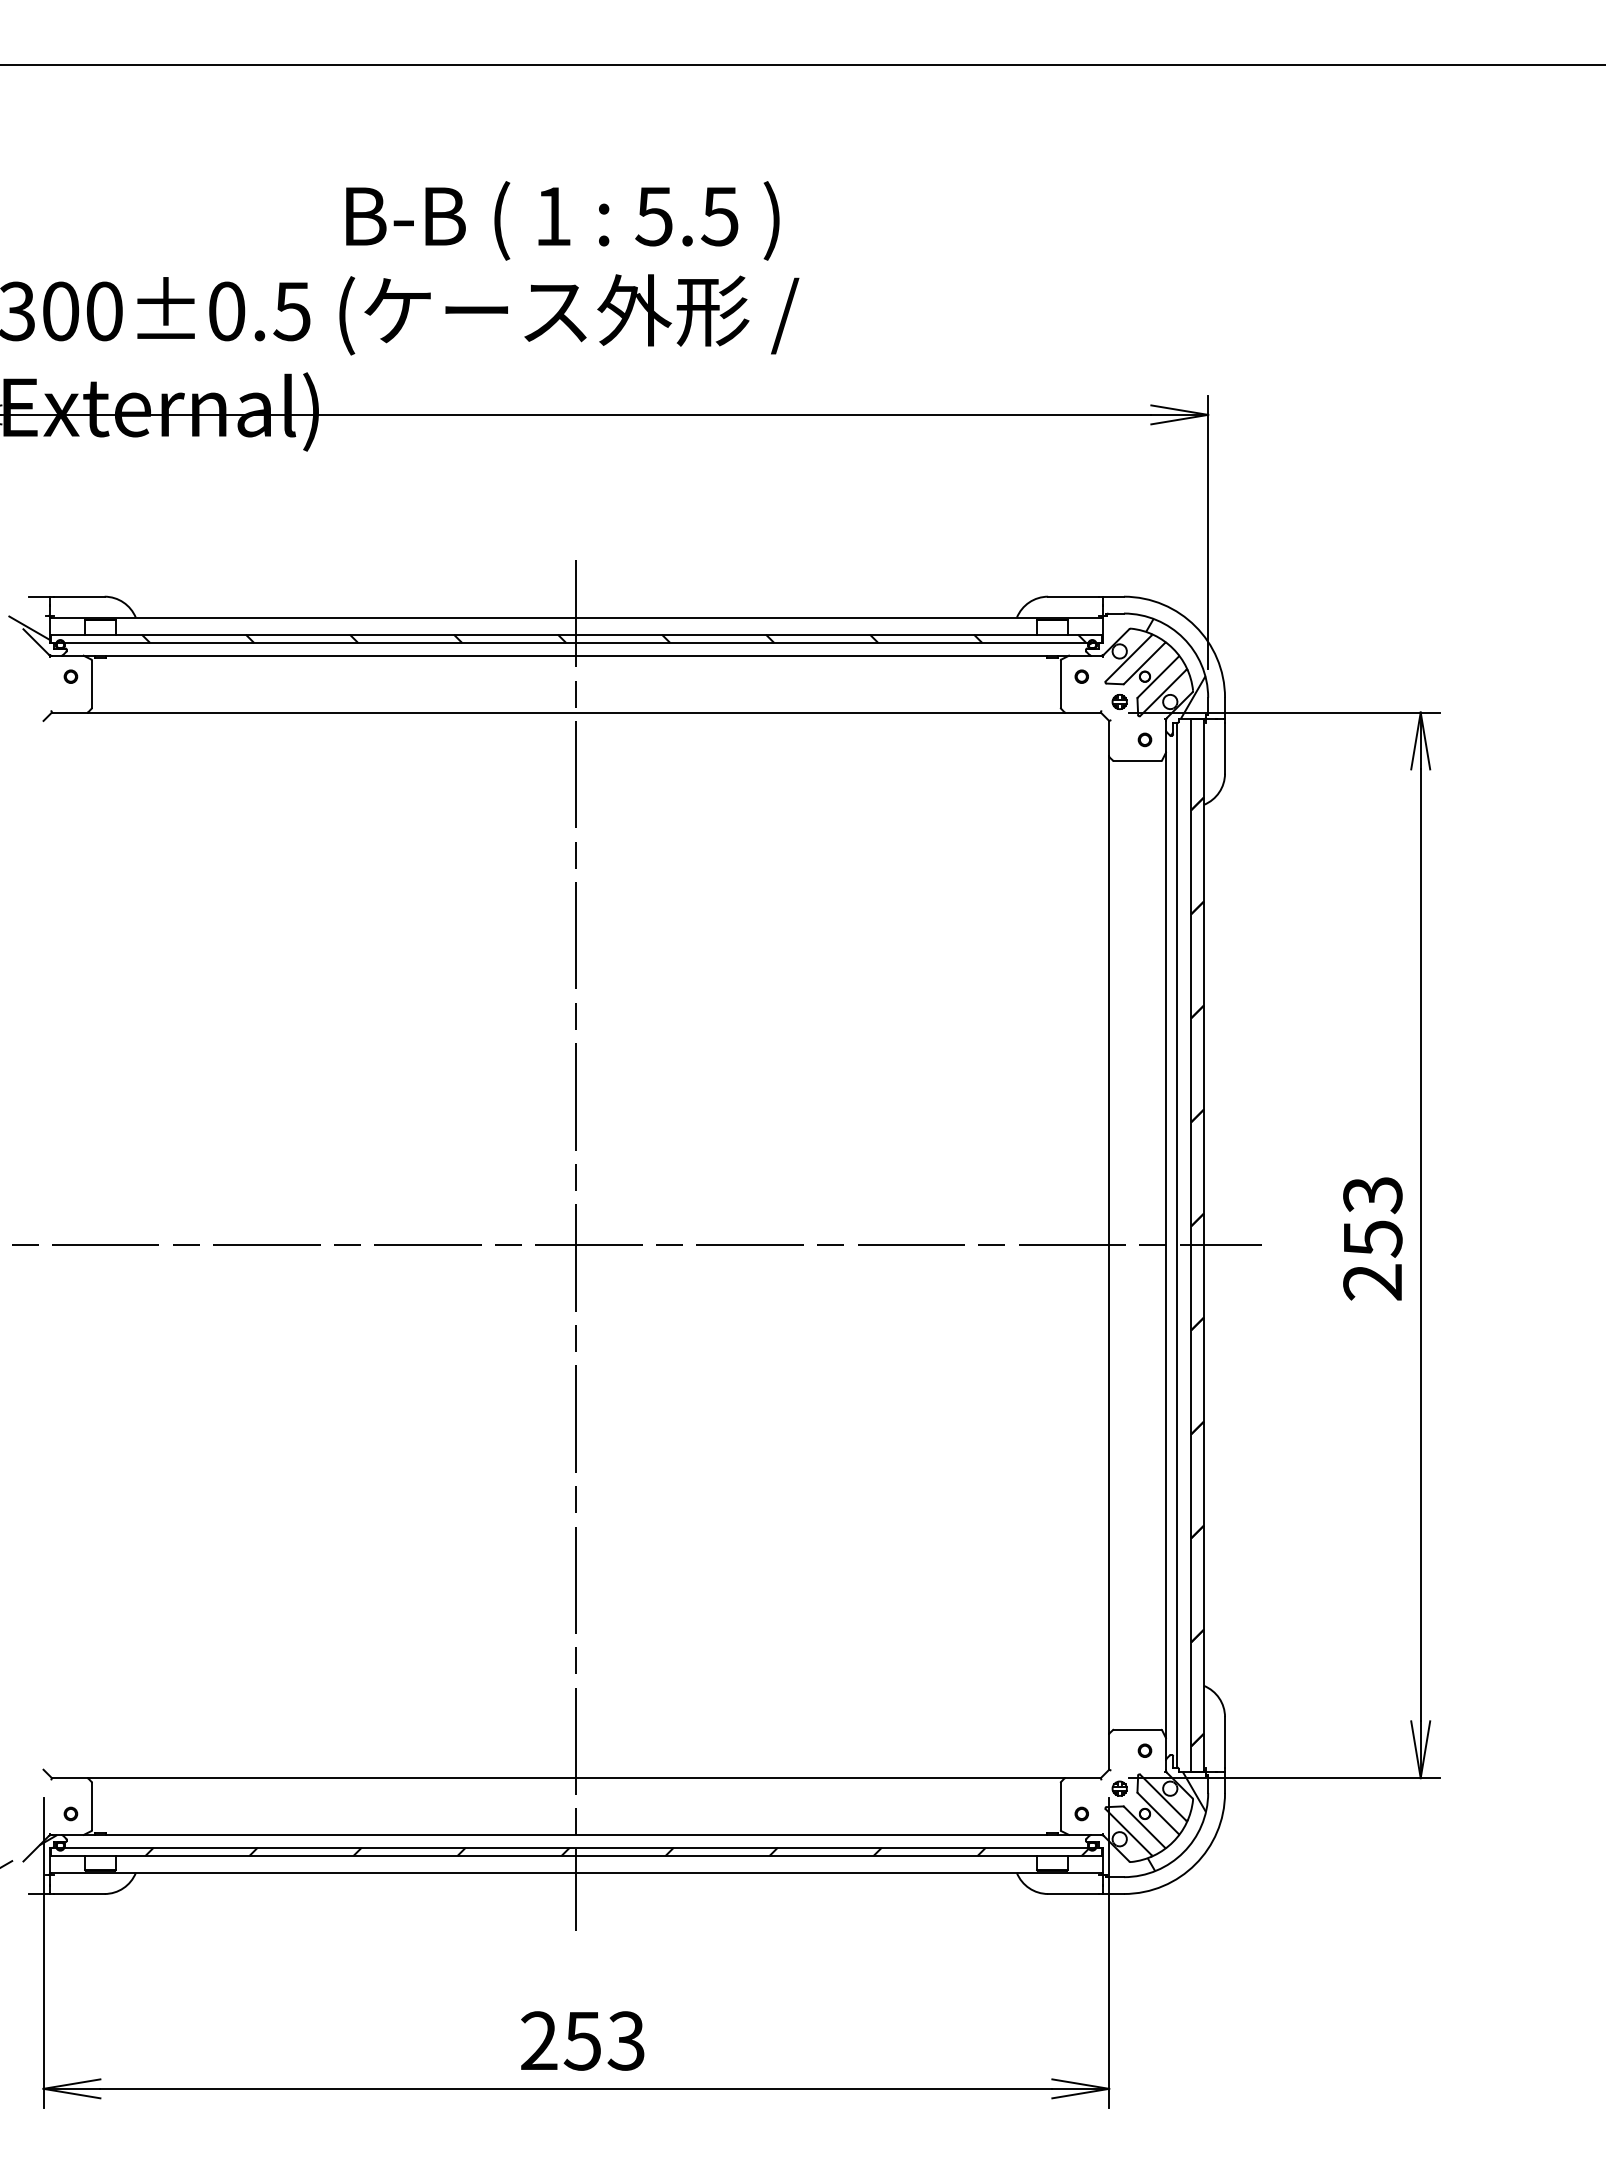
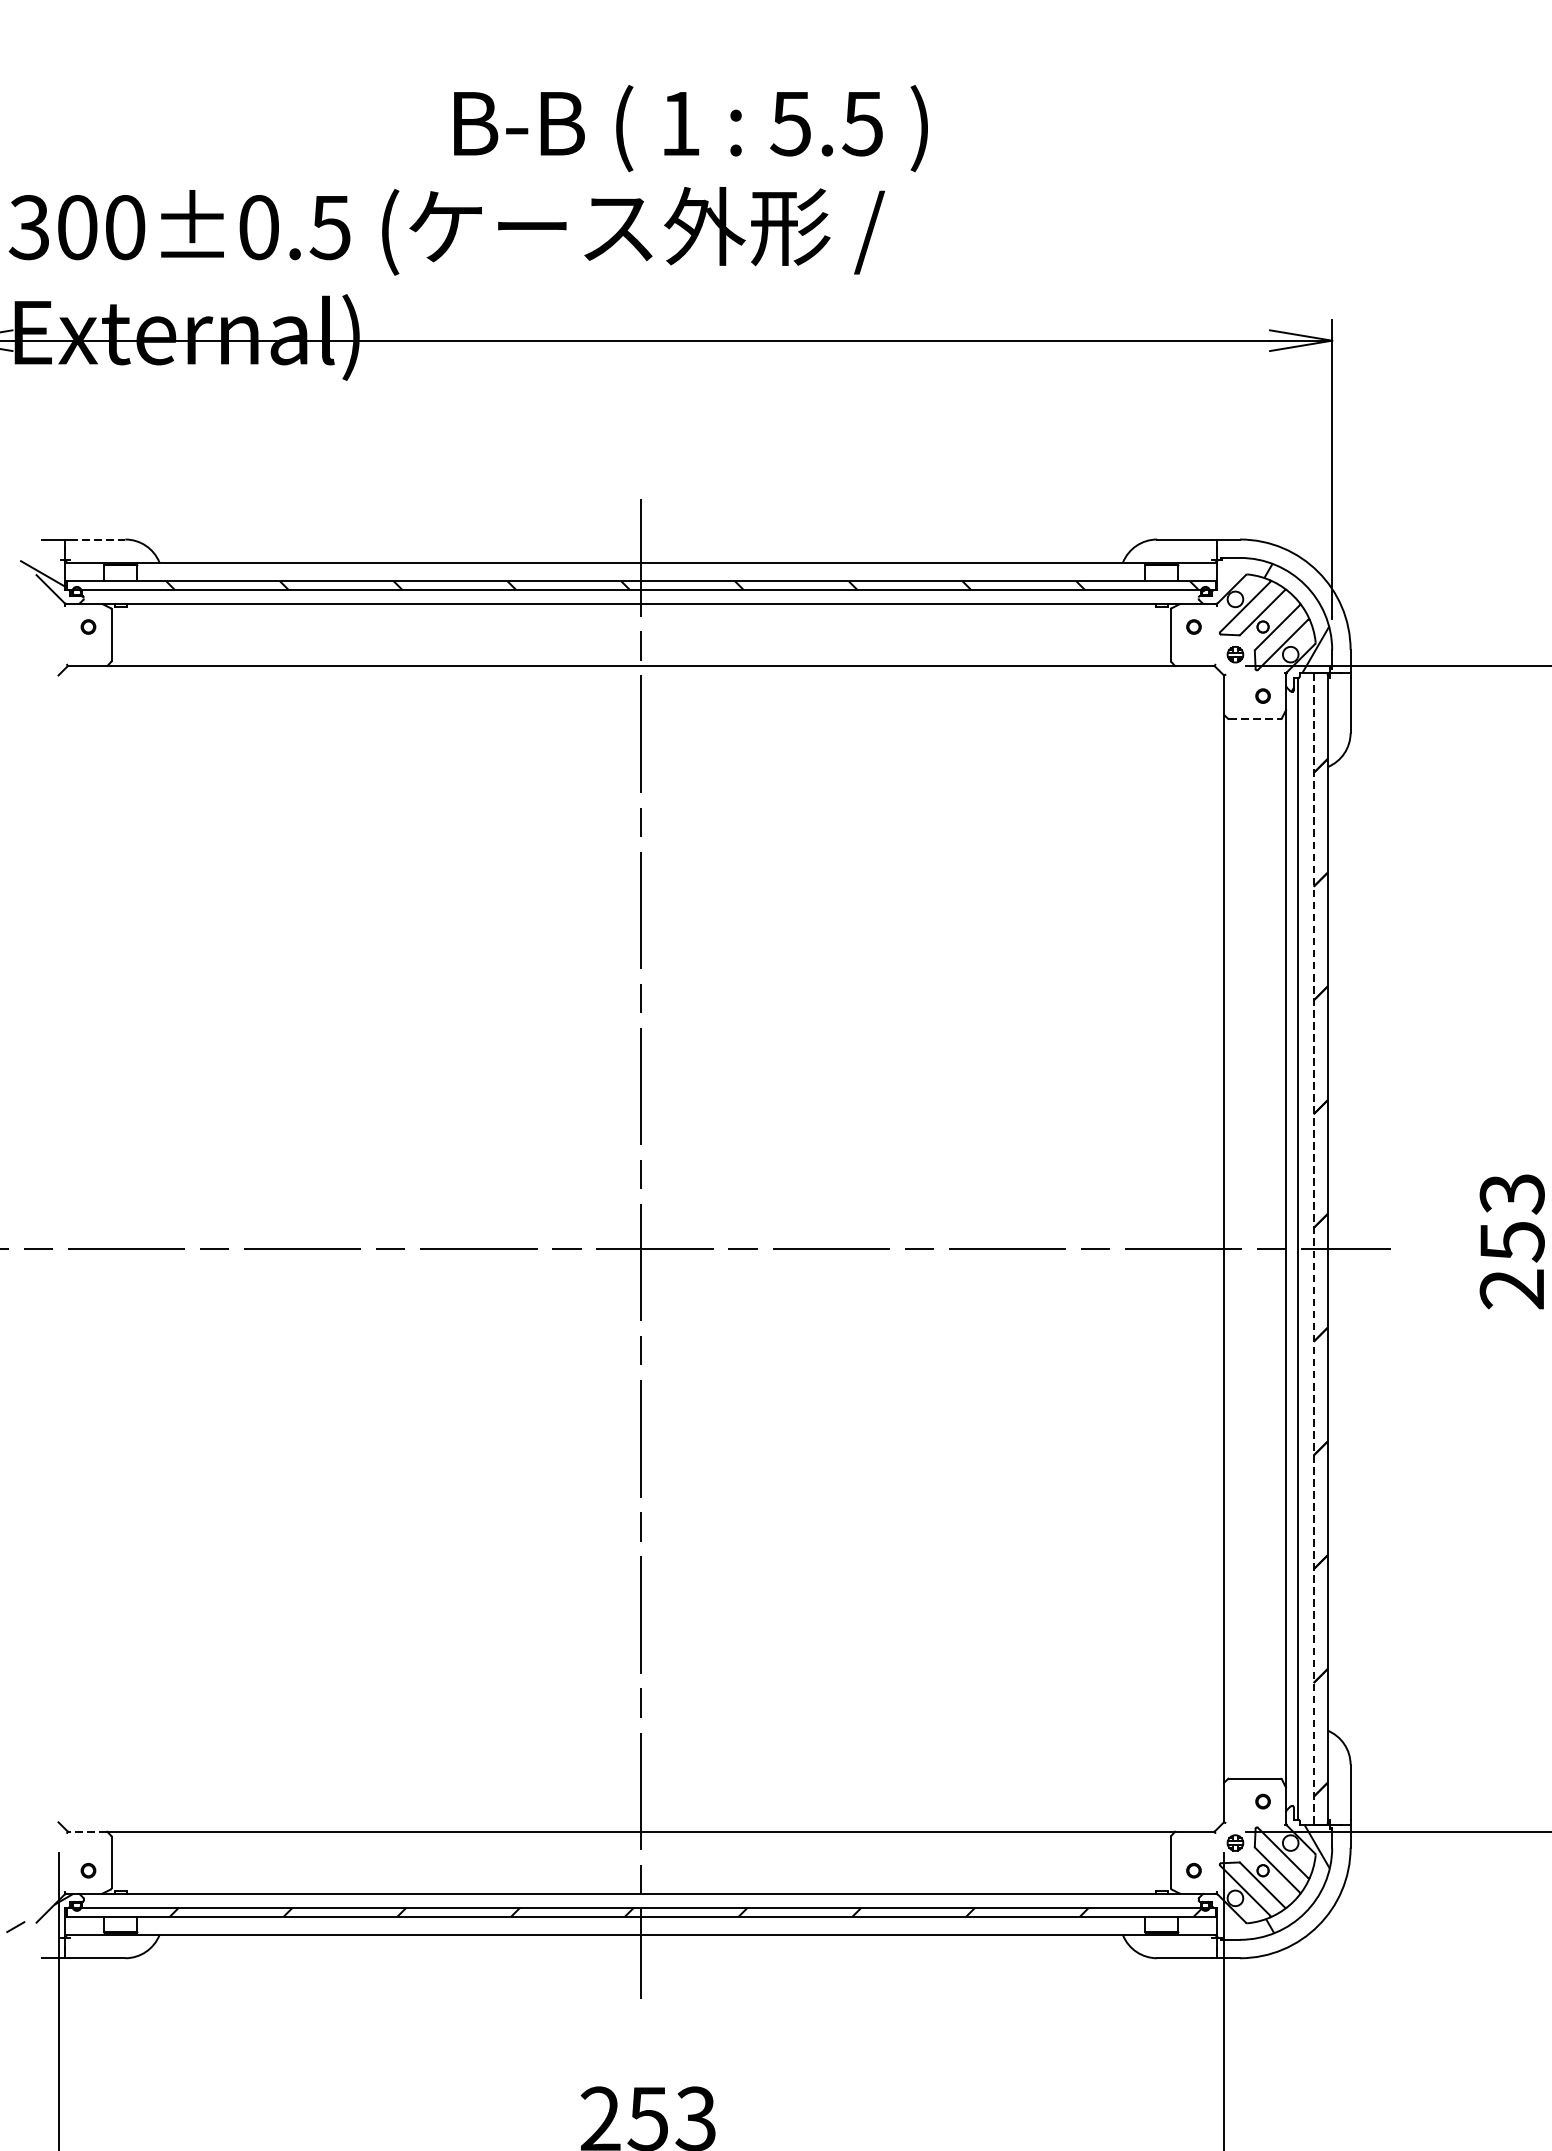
text: (562, 220) -> (690, 128), moved
line: (79, 596) -> (97, 539), solid -> dashed
line: (1137, 760) -> (1254, 718), solid -> dashed
line: (1191, 1245) -> (1313, 1249), solid -> dashed
line: (69, 1778) -> (86, 1831), solid -> dashed

